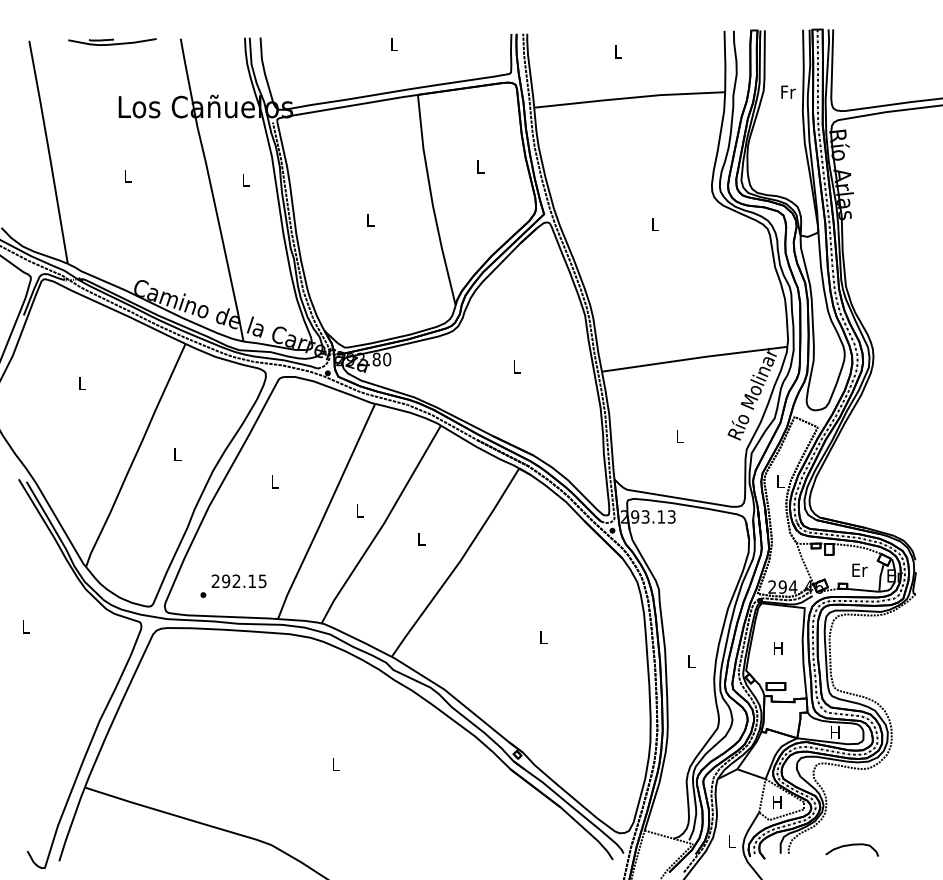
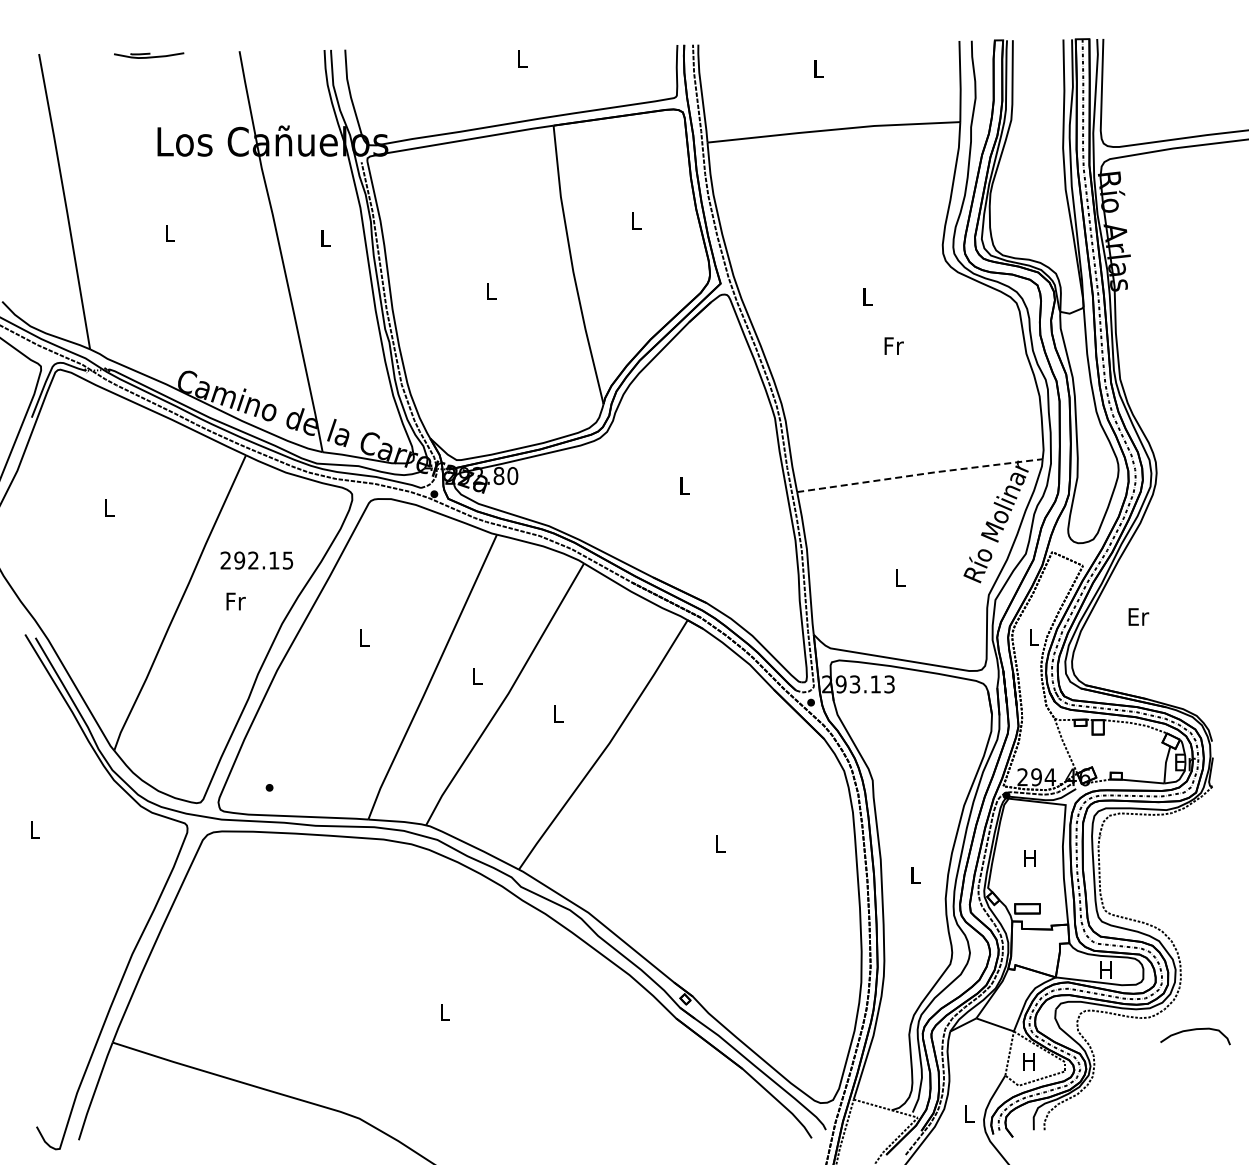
part: (111, 41) -> (148, 55), size x0.6
text: (788, 91) -> (893, 345), moved
line: (695, 358) -> (920, 474), solid -> dashed
text: (177, 454) -> (235, 601), L -> Fr
text: (859, 569) -> (1138, 616), moved
text: (238, 581) -> (256, 560), moved
curve: (852, 845) -> (1195, 1030), moved

